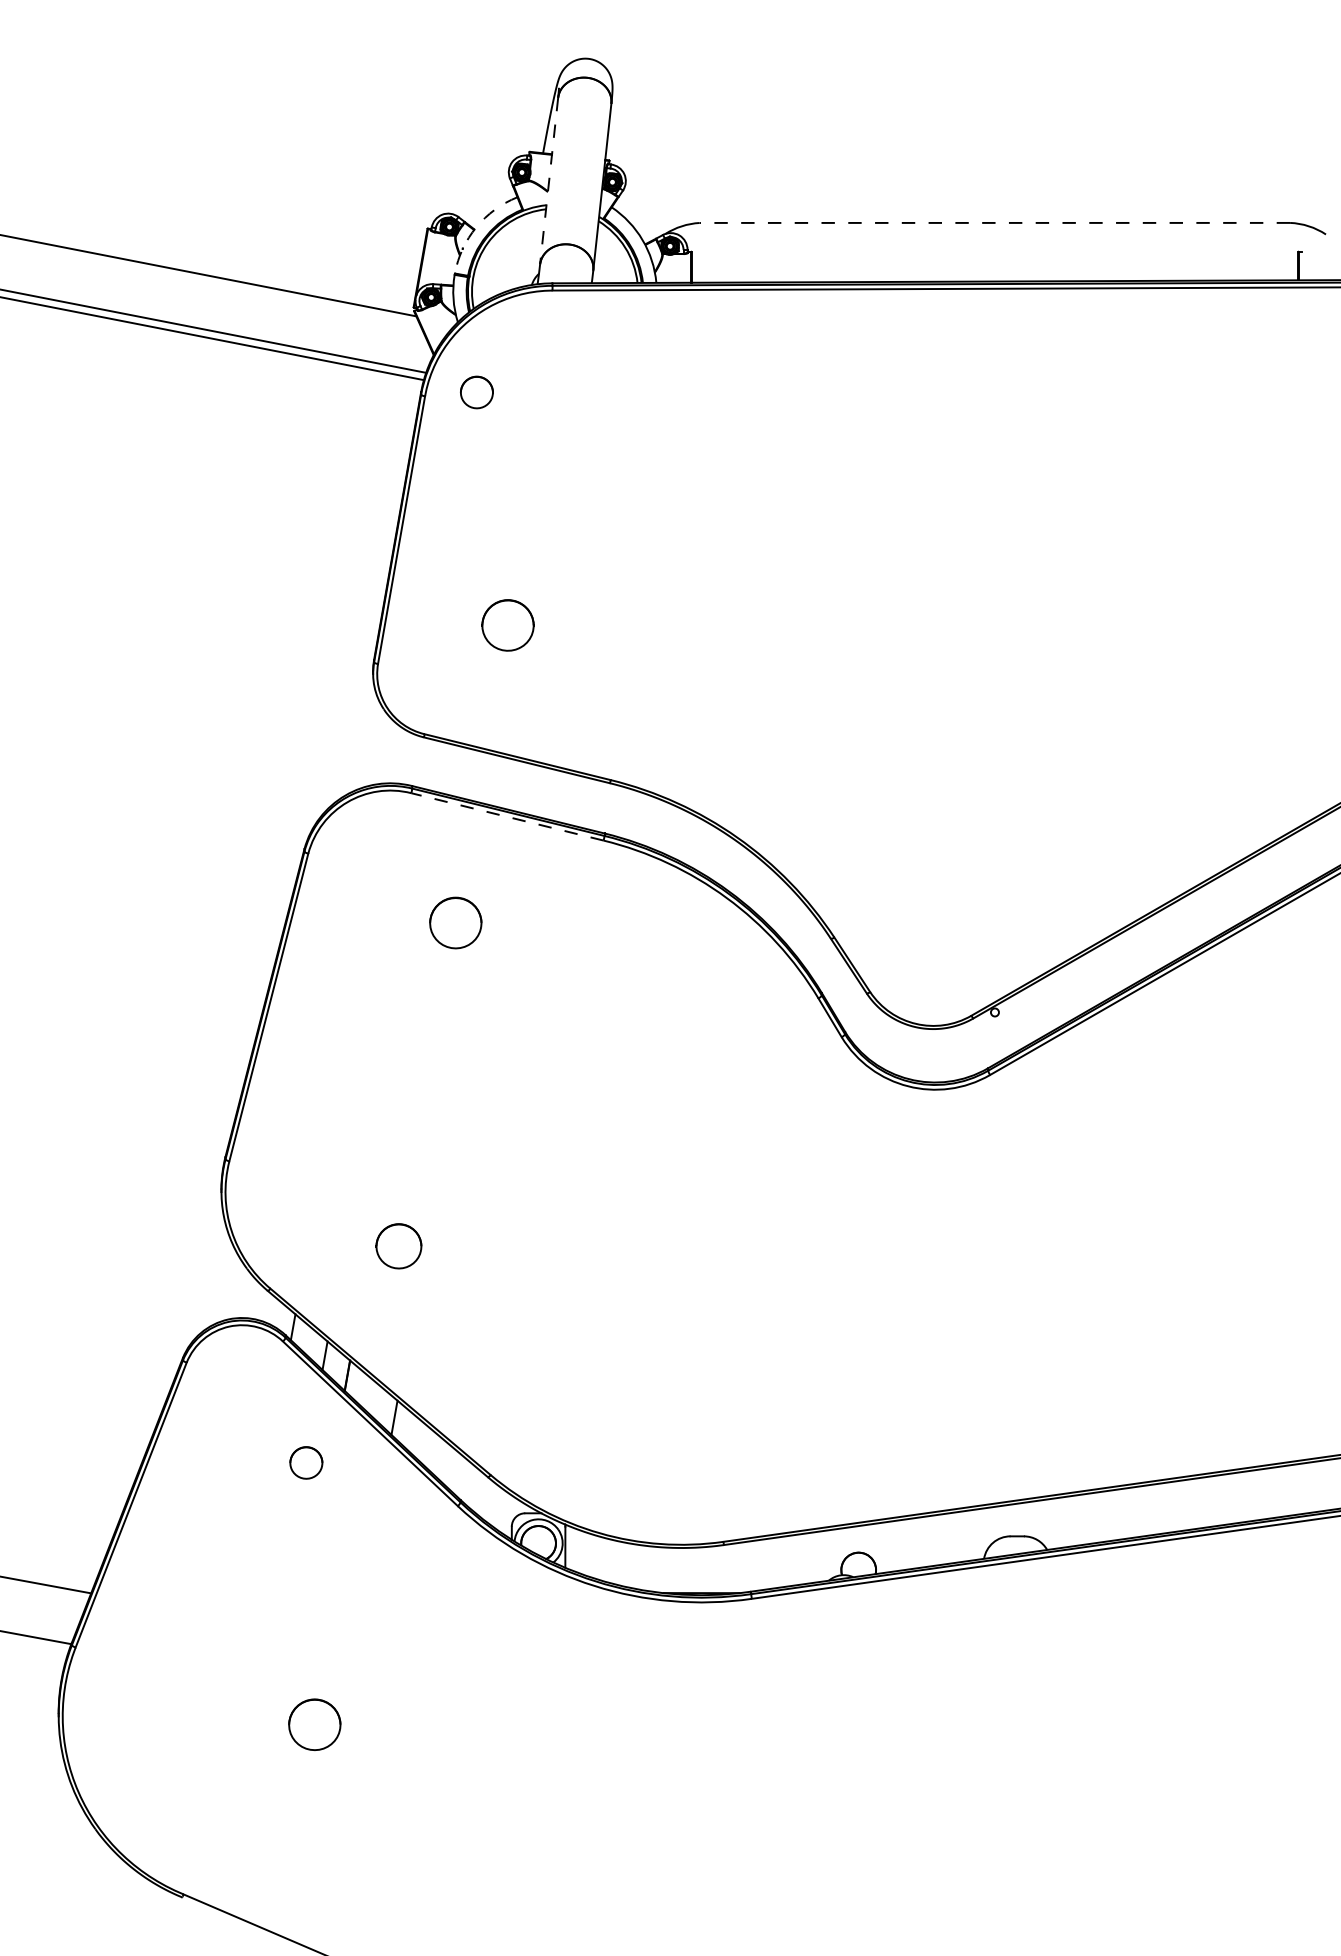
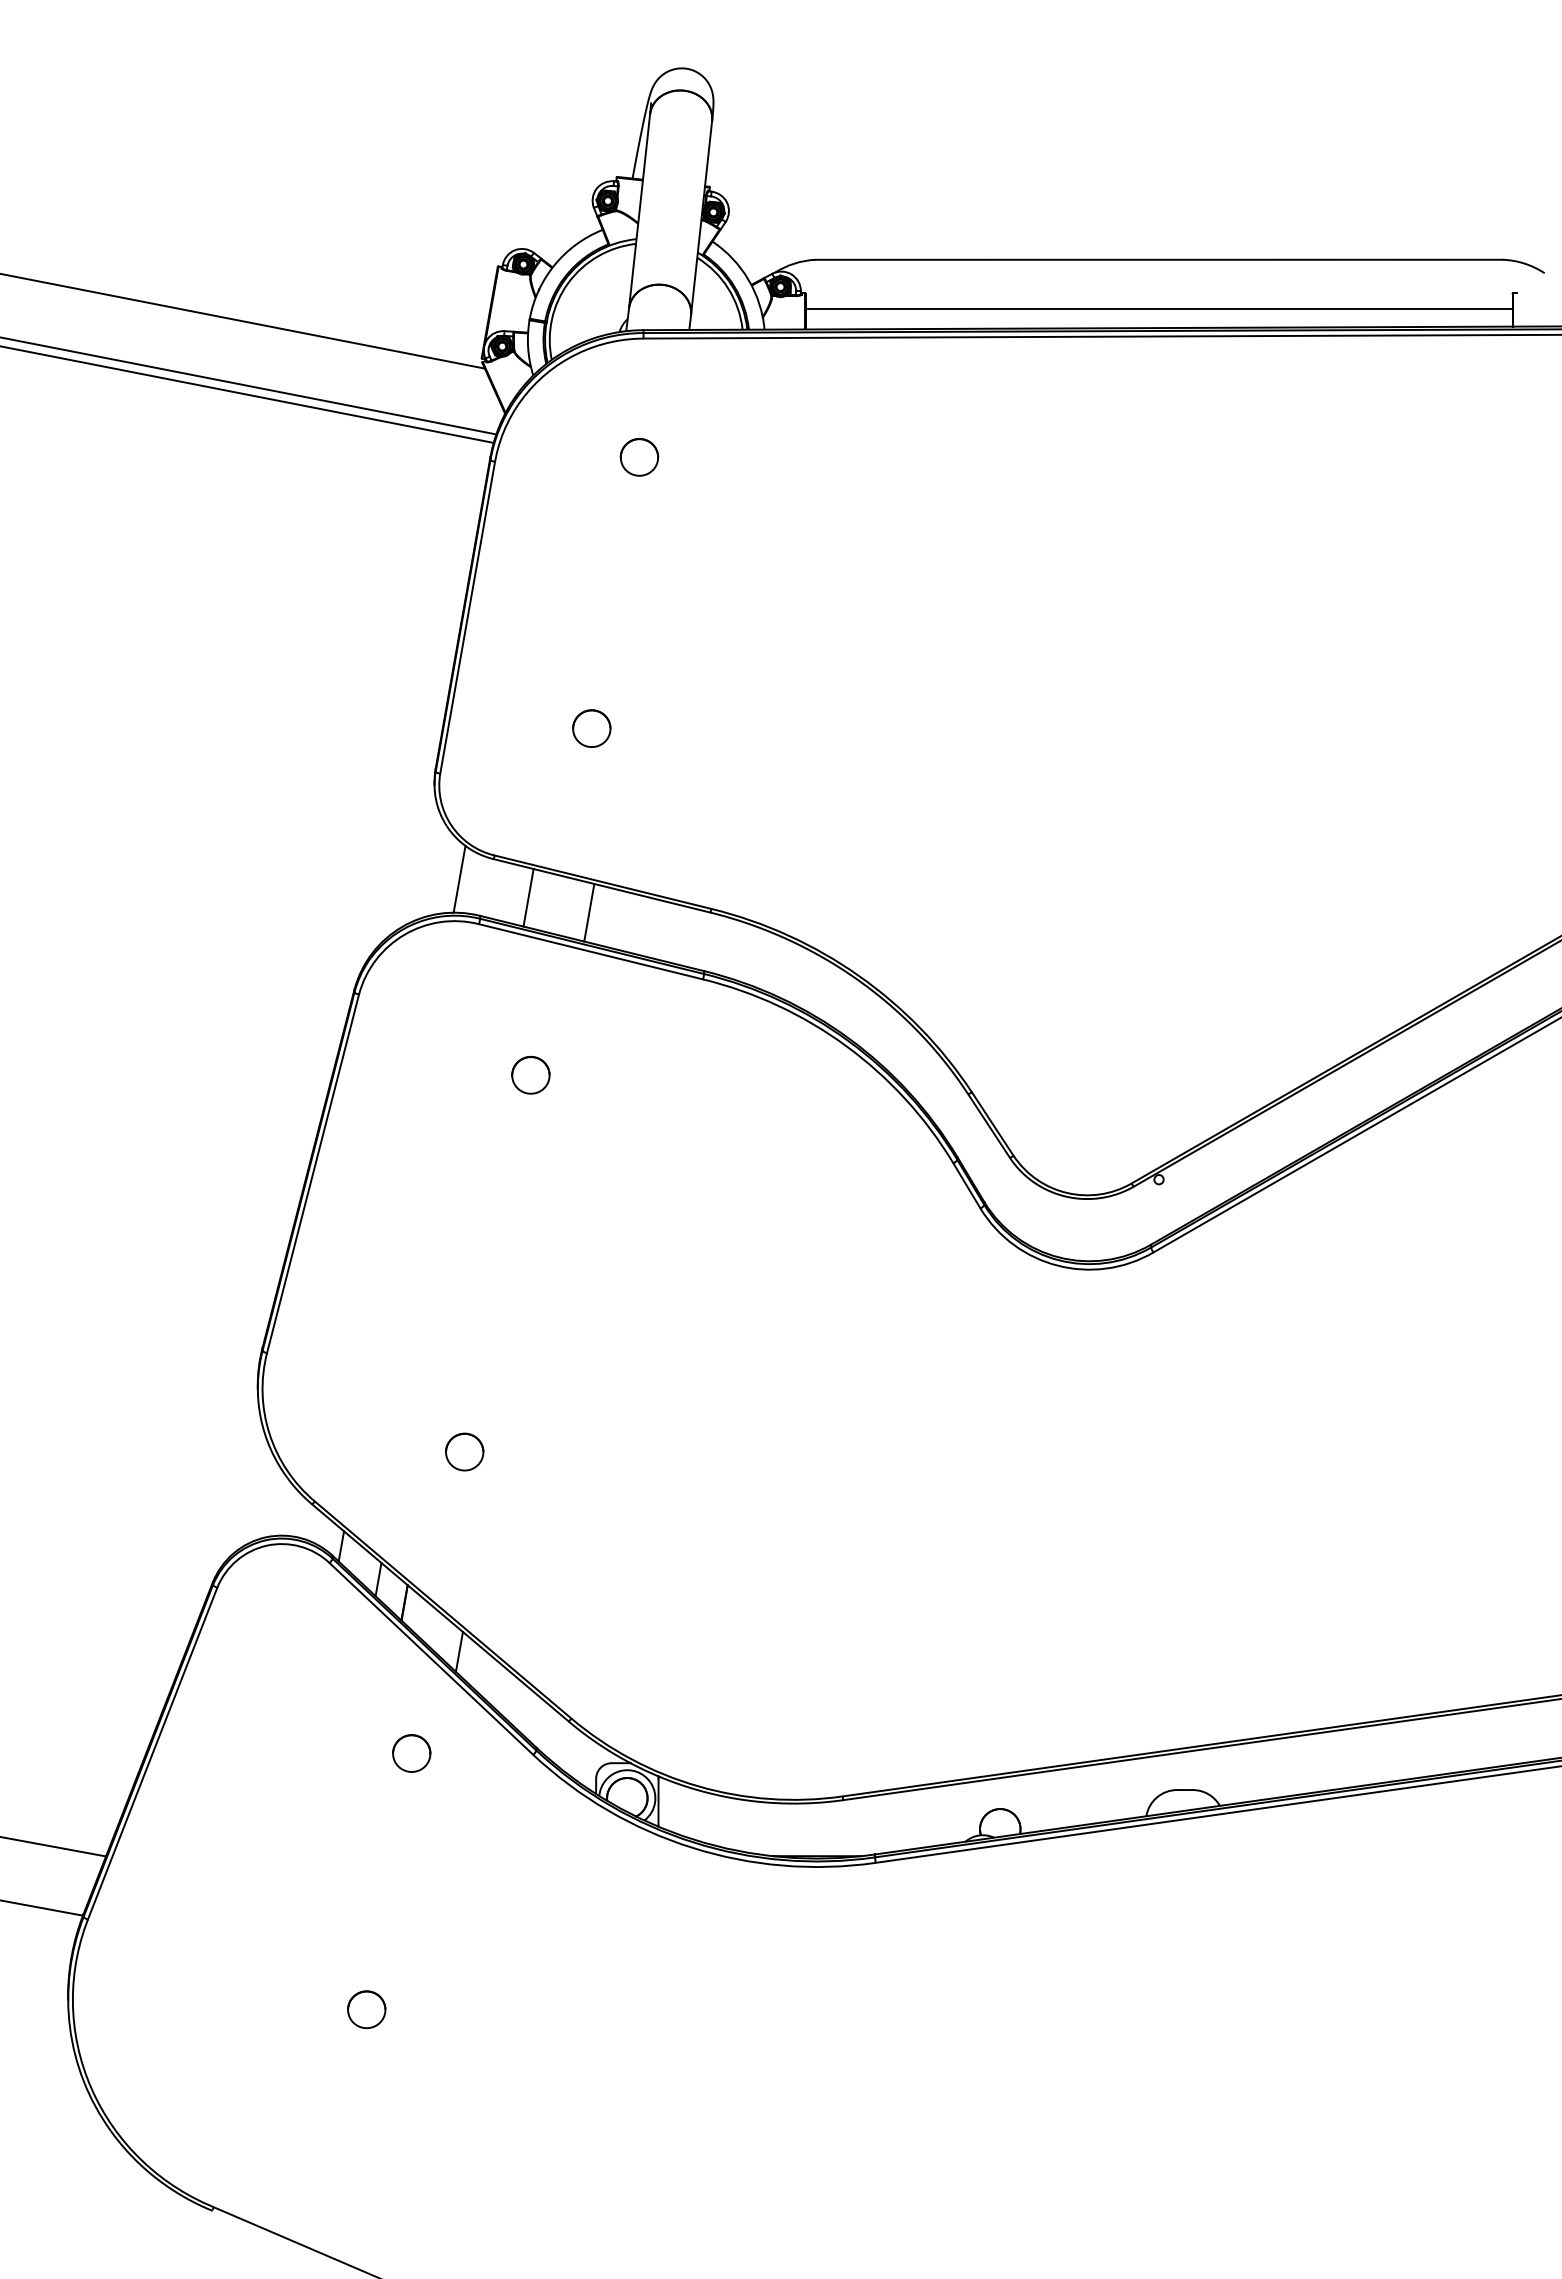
line: (549, 181) -> (639, 211), dashed -> solid
line: (994, 222) -> (1158, 259), dashed -> solid
arc: (476, 226) -> (554, 264), dashed -> solid
line: (994, 264) -> (1158, 308), added
part: (476, 392) -> (639, 457), moved
part: (507, 625) -> (591, 728), size x0.62
line: (394, 753) -> (459, 878), added
line: (453, 770) -> (528, 897), added
line: (506, 783) -> (589, 912), added
line: (506, 816) -> (590, 951), dashed -> solid
part: (455, 922) -> (530, 1074), size x0.62
part: (398, 1245) -> (464, 1451), size x0.71
part: (306, 1462) -> (411, 1753), moved
part: (314, 1724) -> (366, 2009), size x0.62

